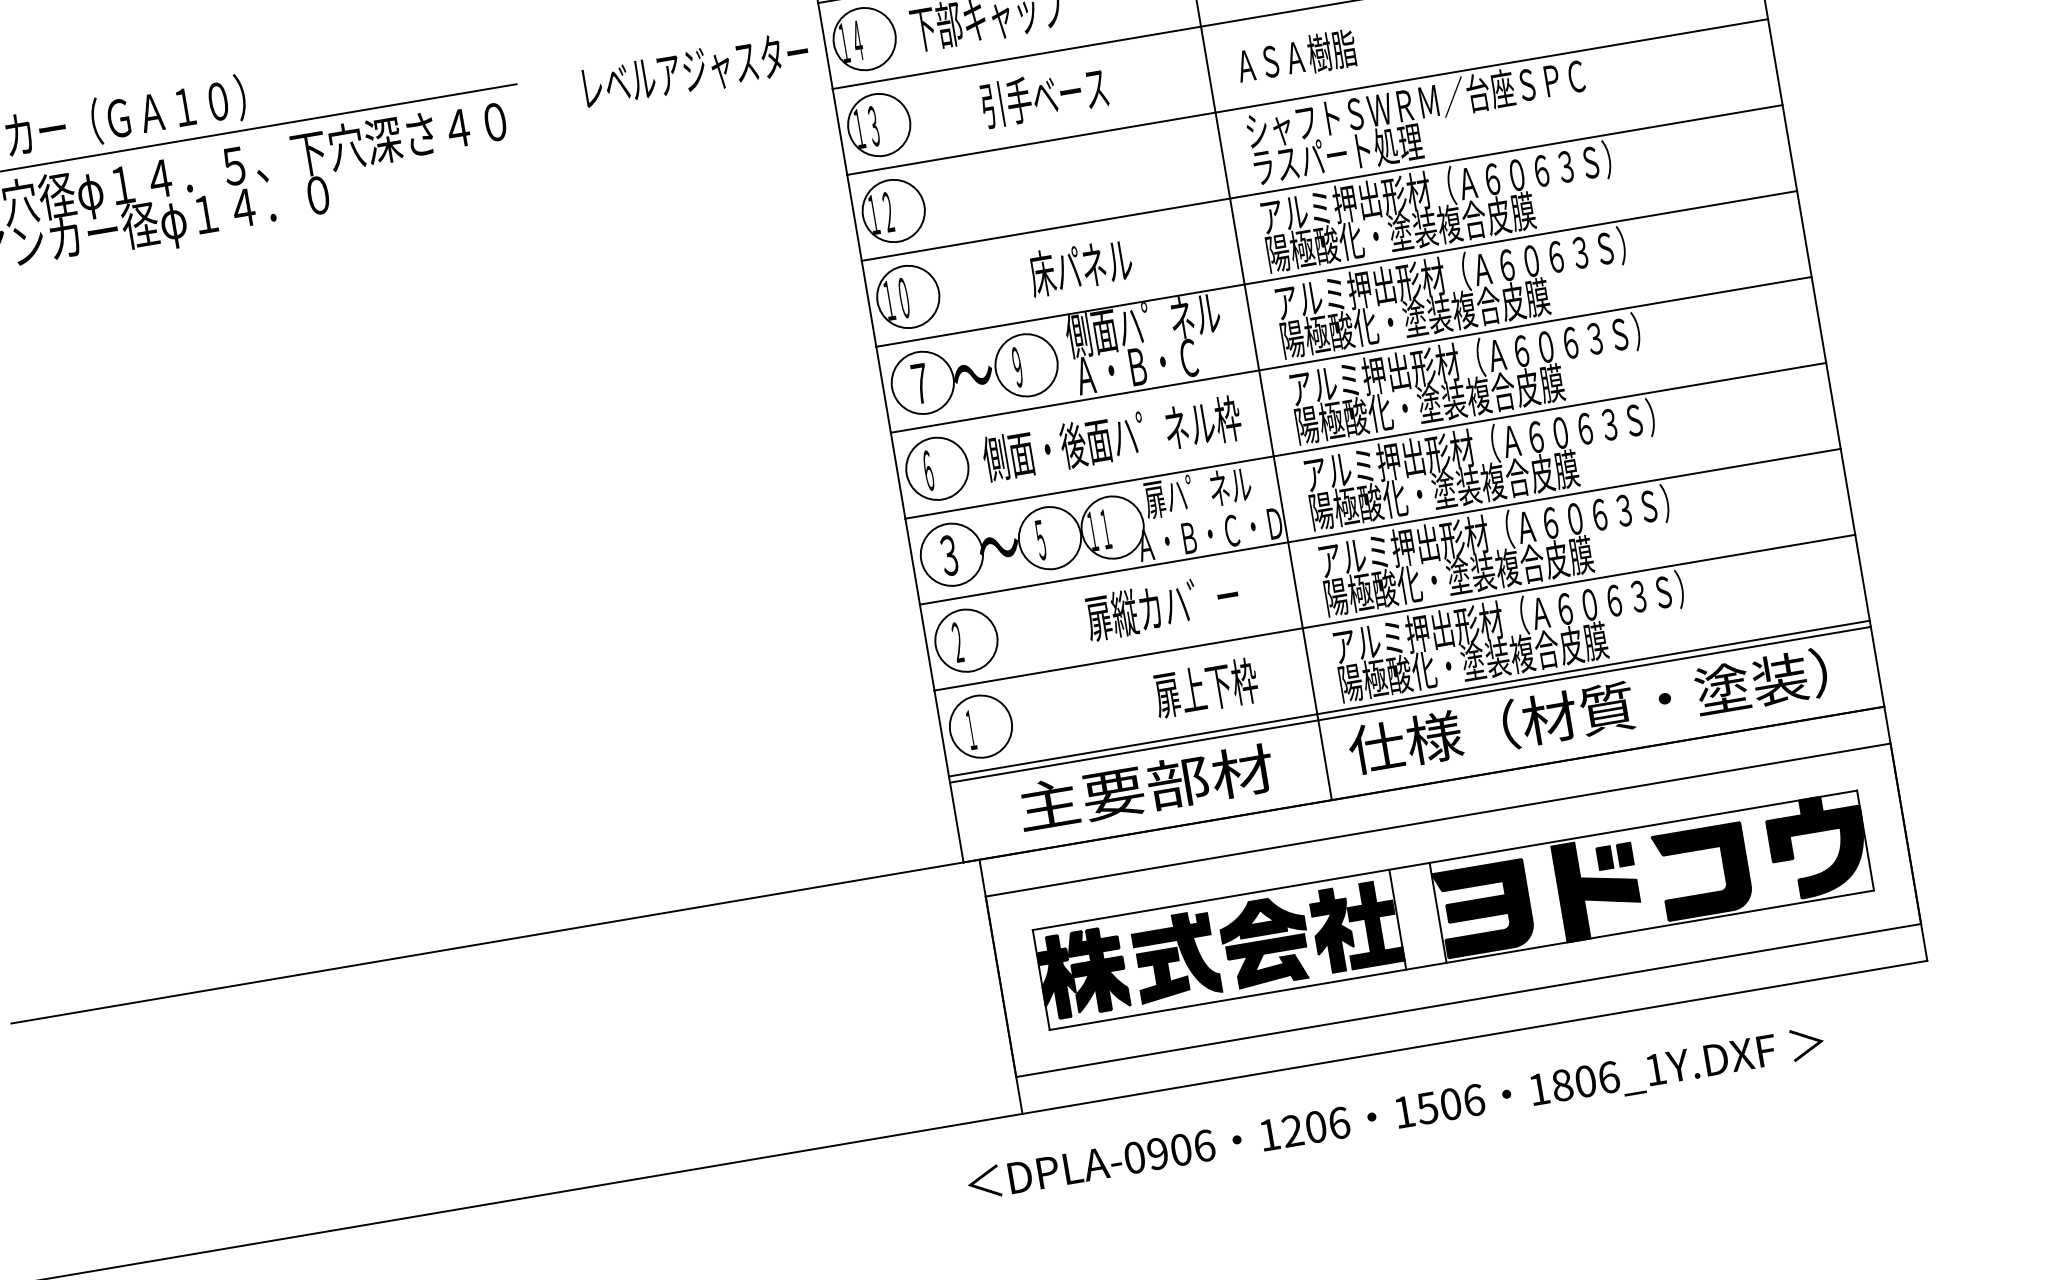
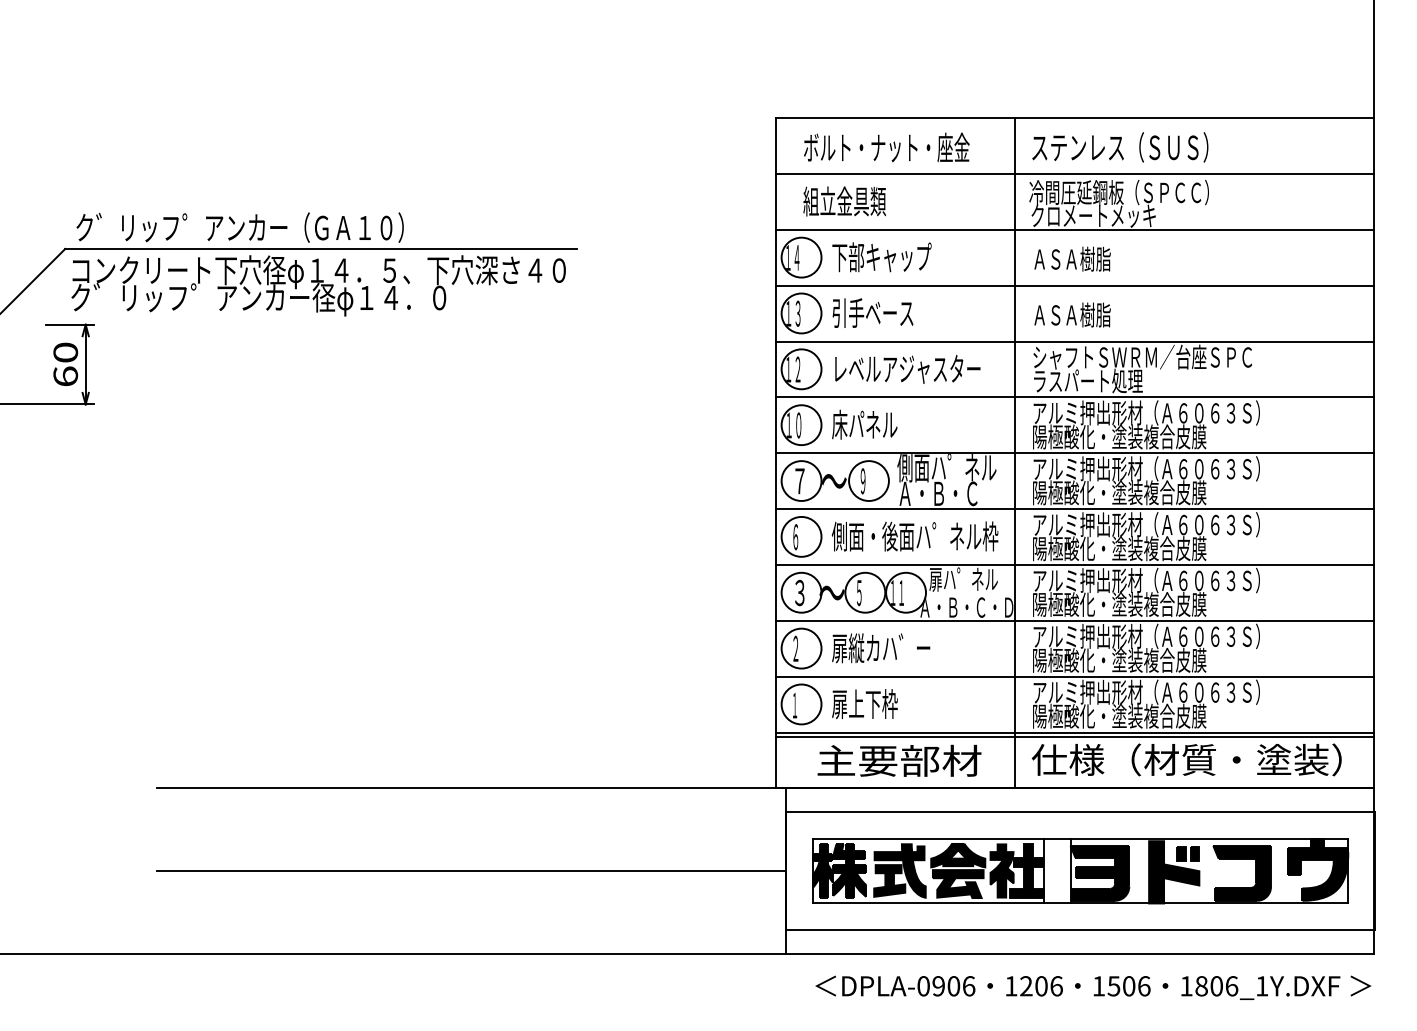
text: (695, 70) -> (907, 369), moved
text: (1043, 95) -> (872, 312), moved
text: (1080, 266) -> (864, 424), moved
text: (1163, 607) -> (881, 648), moved
text: (1205, 688) -> (864, 704), moved
line: (516, 1069) -> (471, 871), added
text: (1396, 1115) -> (1093, 987), moved

